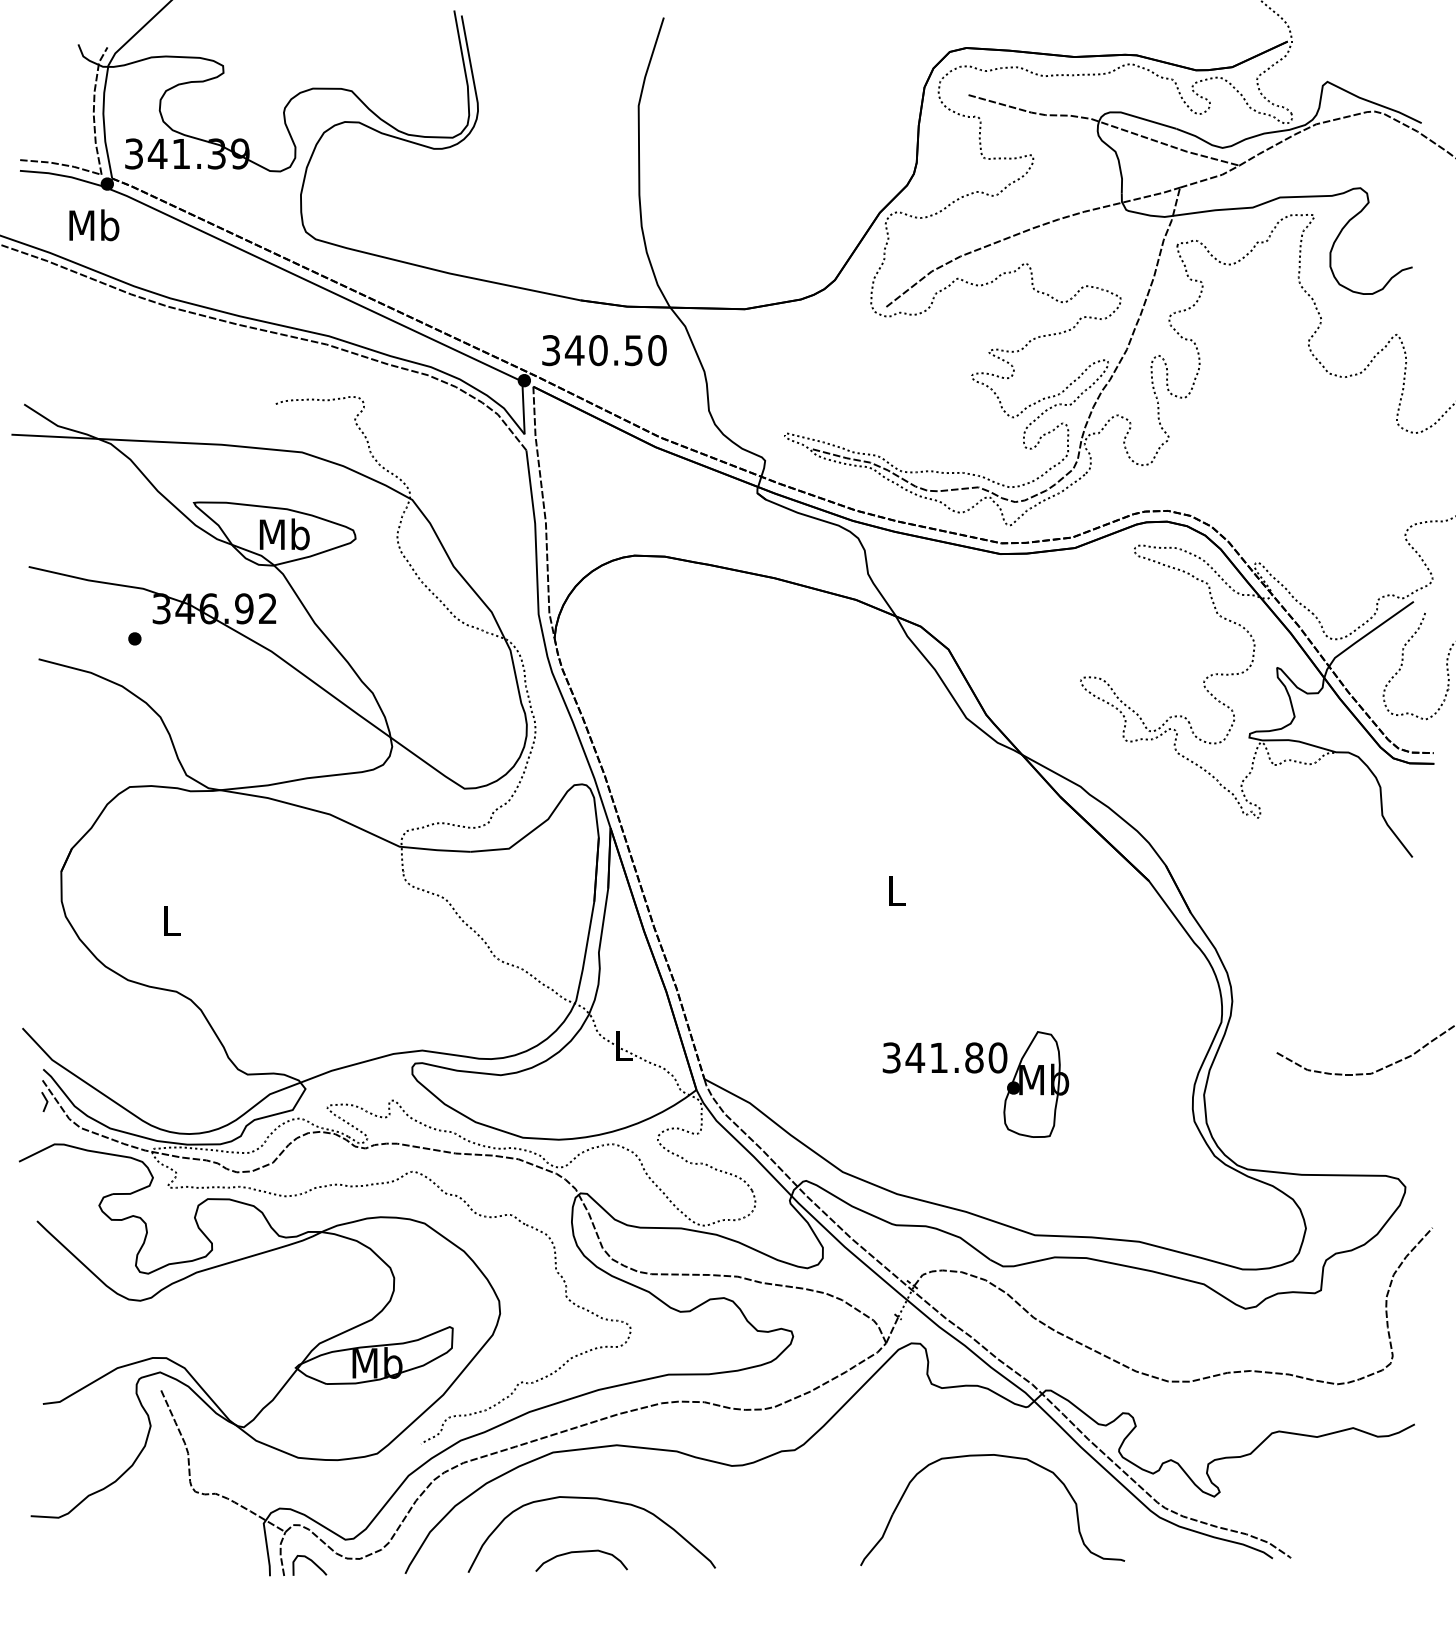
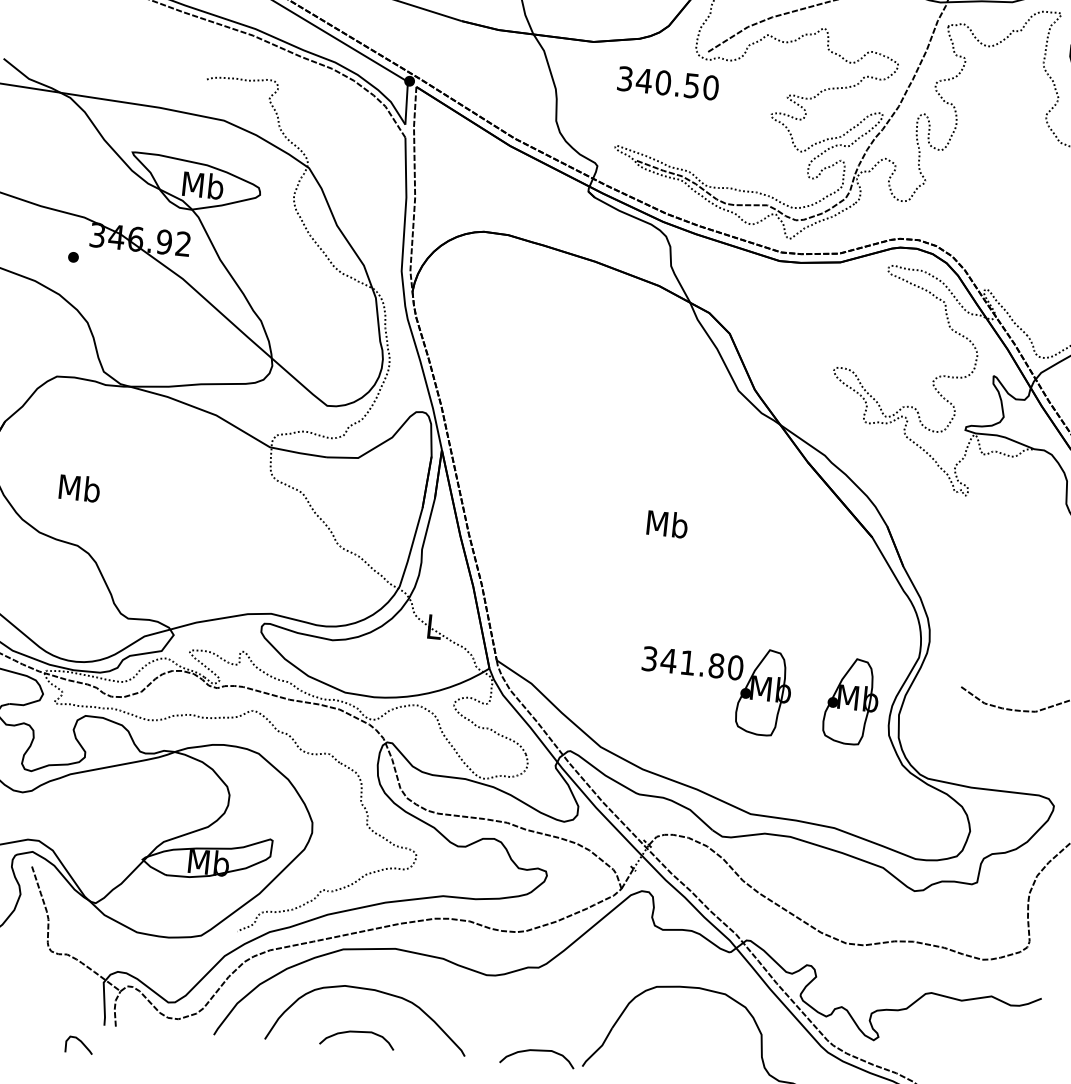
text: (604, 350) -> (668, 83), moved
text: (896, 890) -> (667, 524), L -> Mb
text: (171, 920) -> (79, 487), L -> Mb
part: (1144, 1084) -> (851, 701), added
curve: (804, 1552) -> (538, 1051), added
curve: (312, 1562) -> (81, 1043), moved

